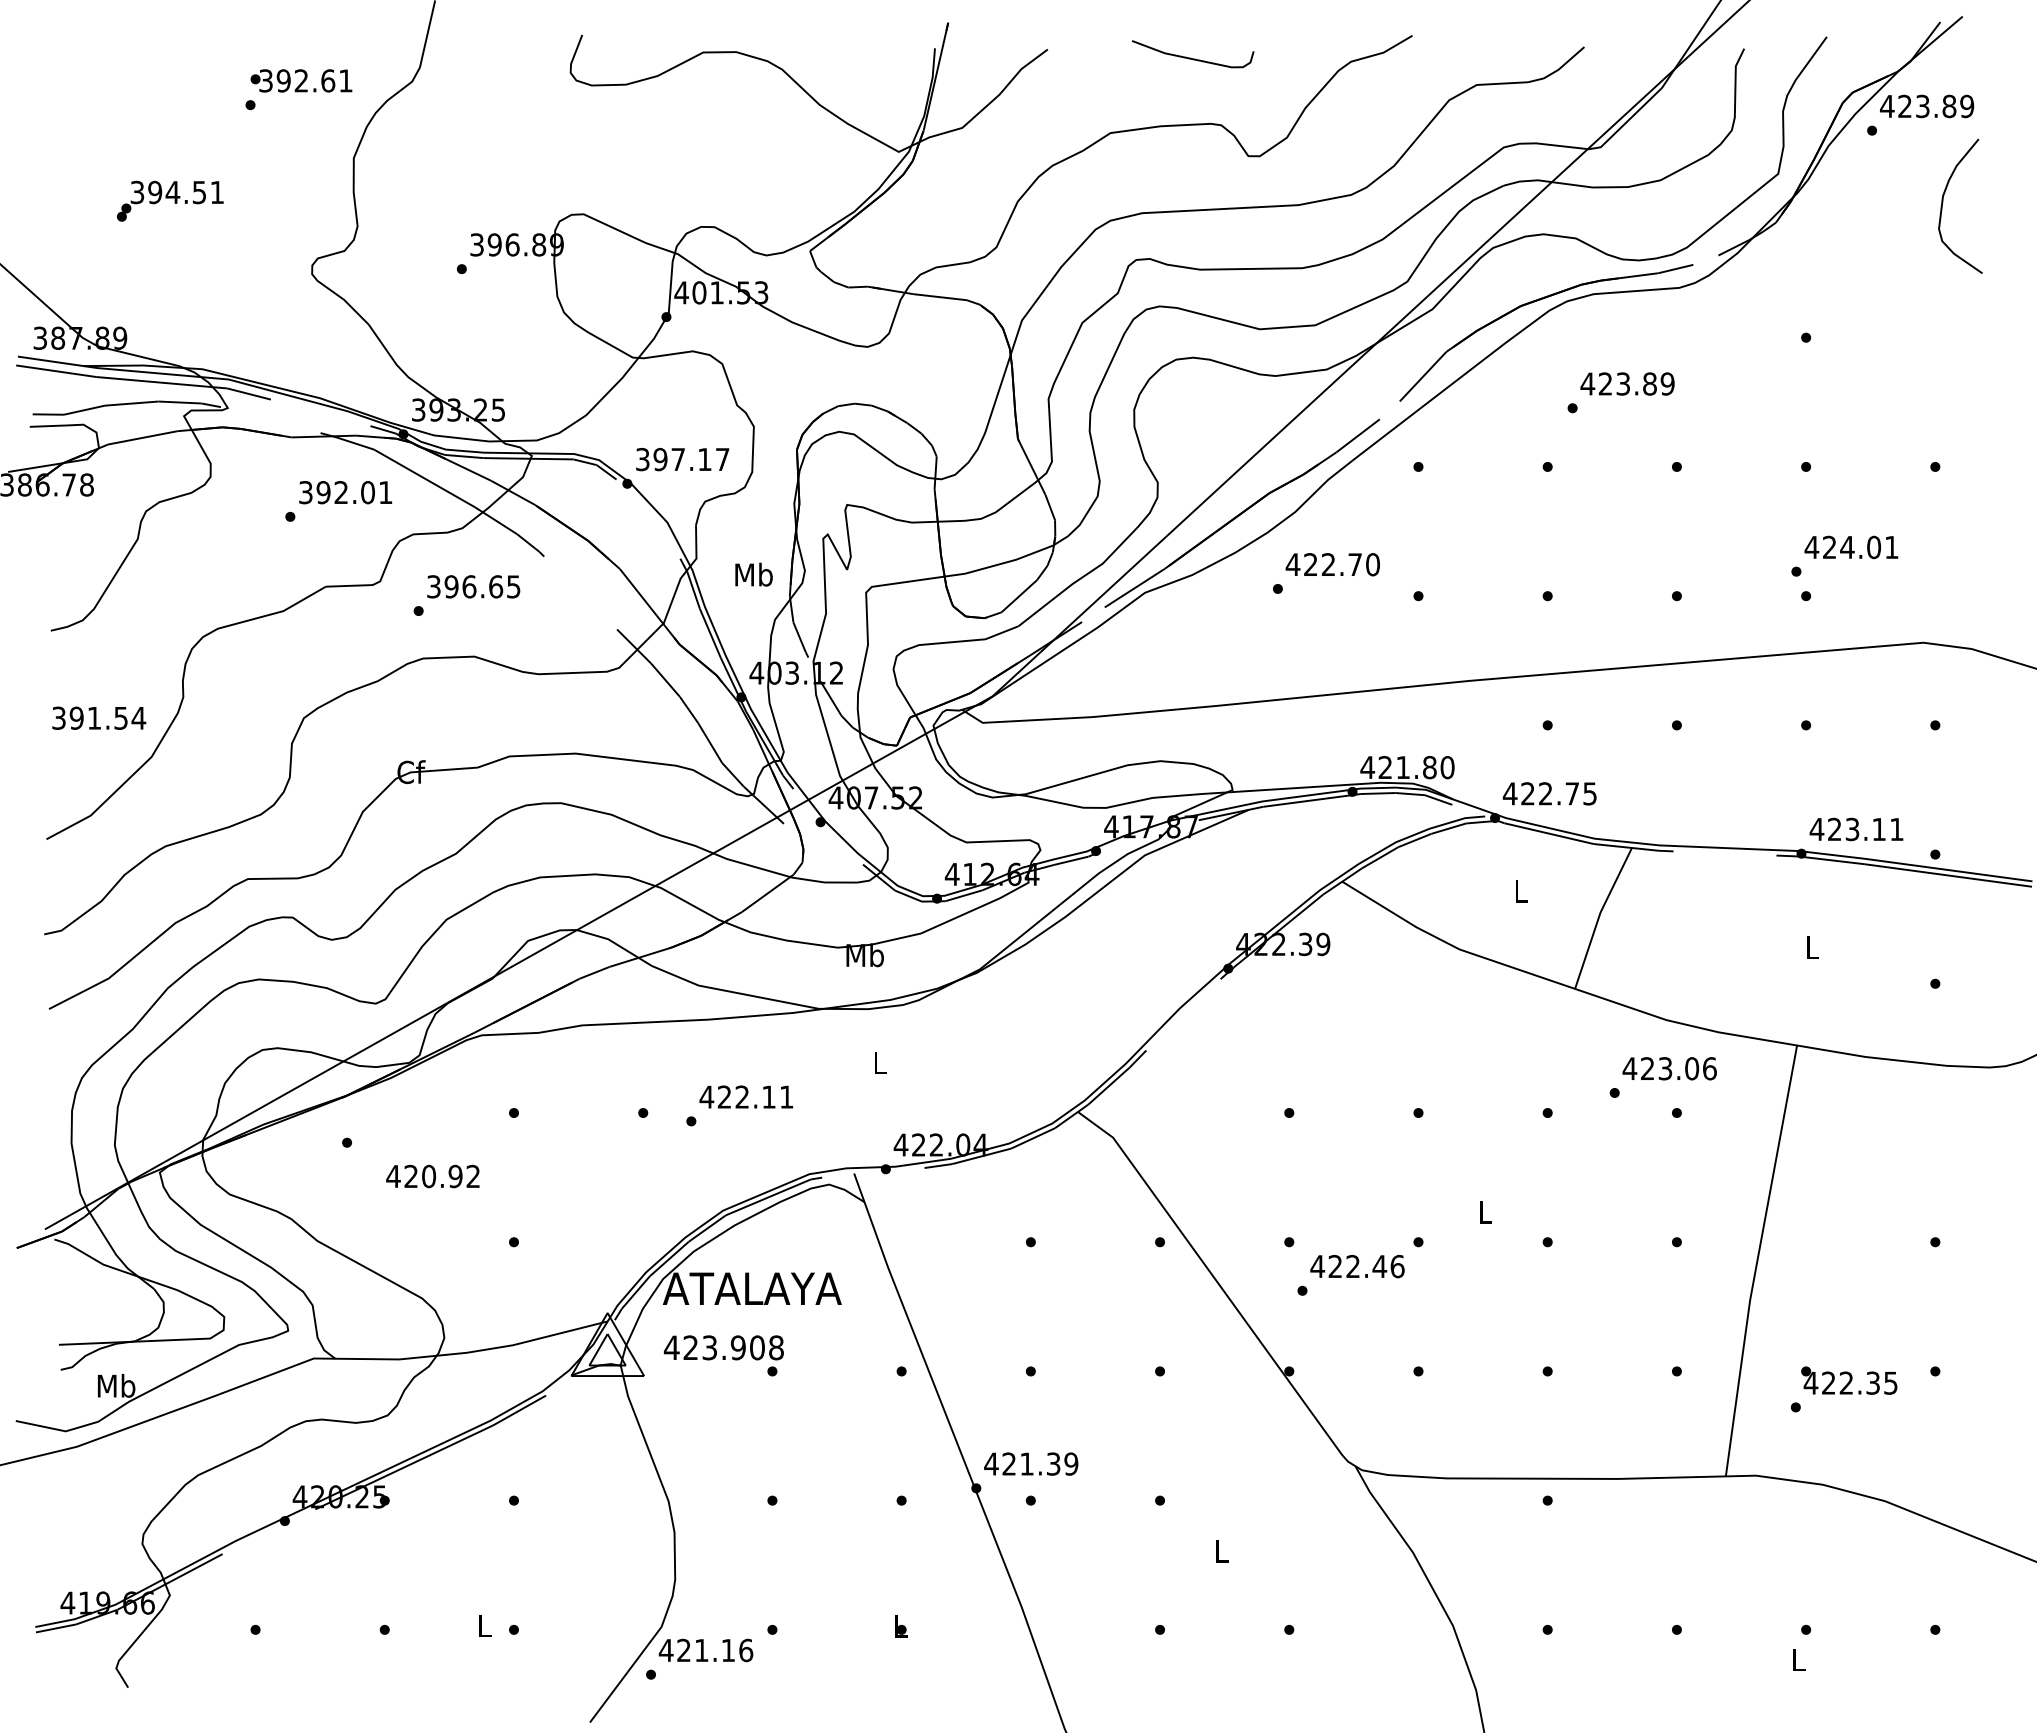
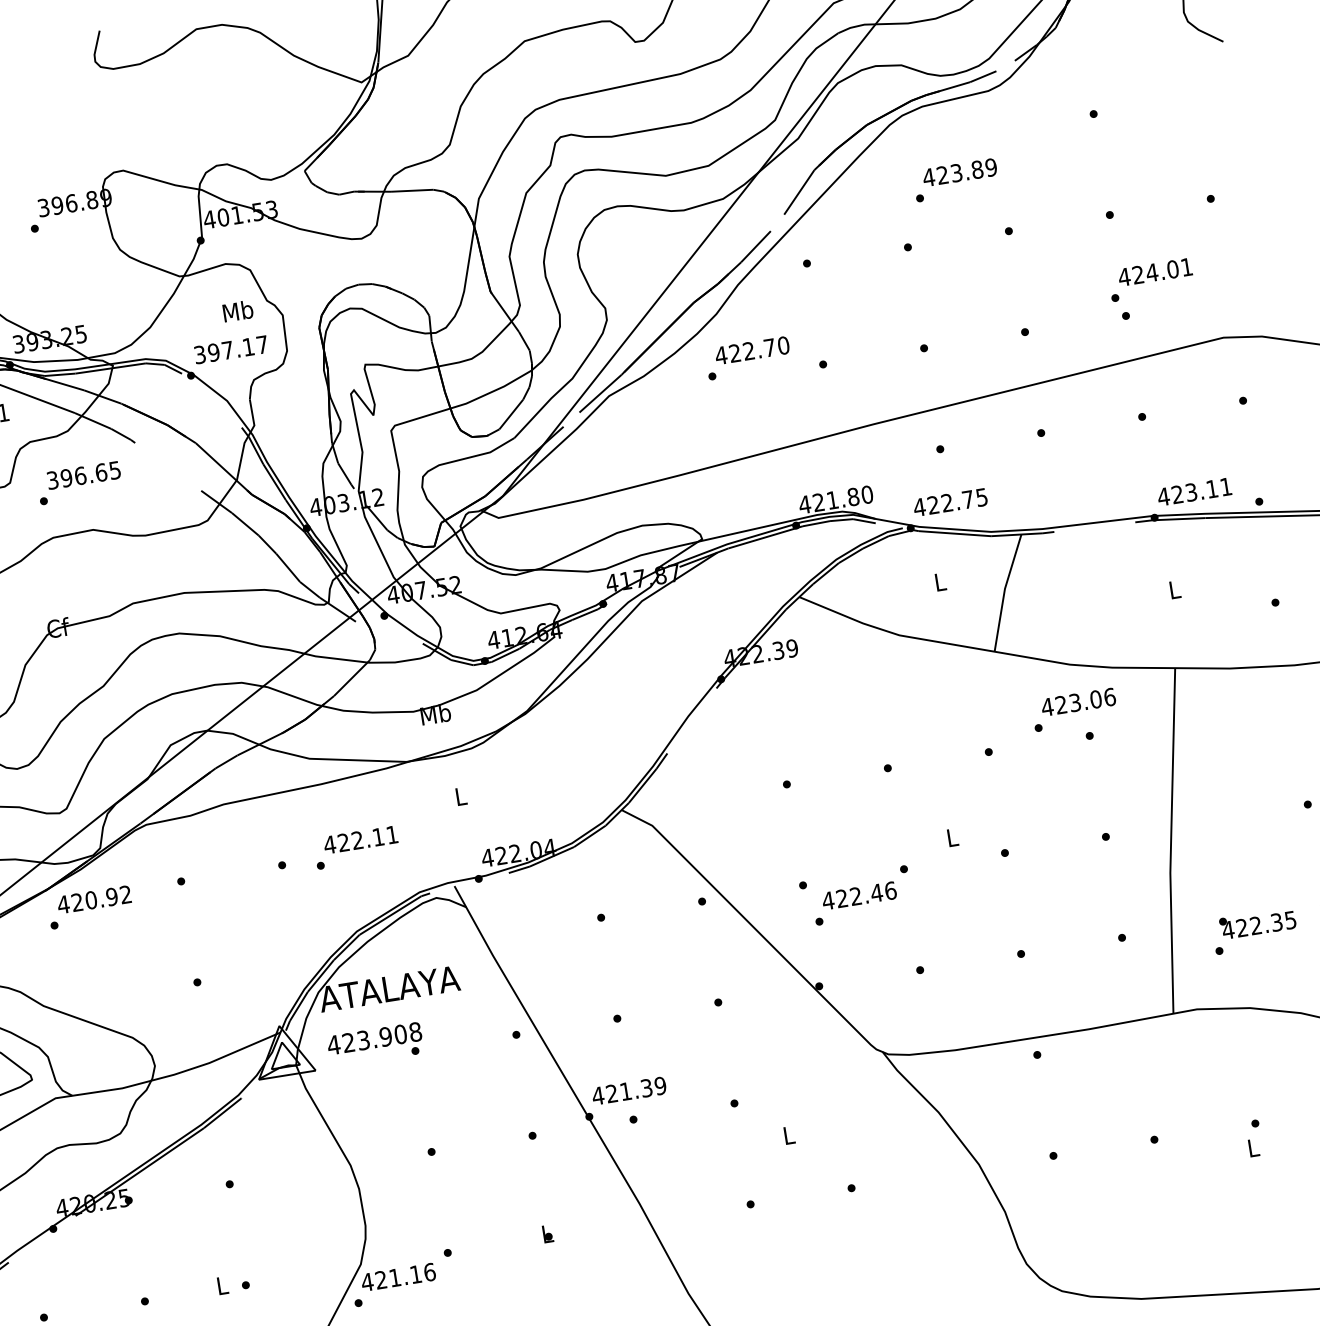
text: (753, 574) -> (237, 311), moved
text: (432, 1176) -> (94, 899), moved

